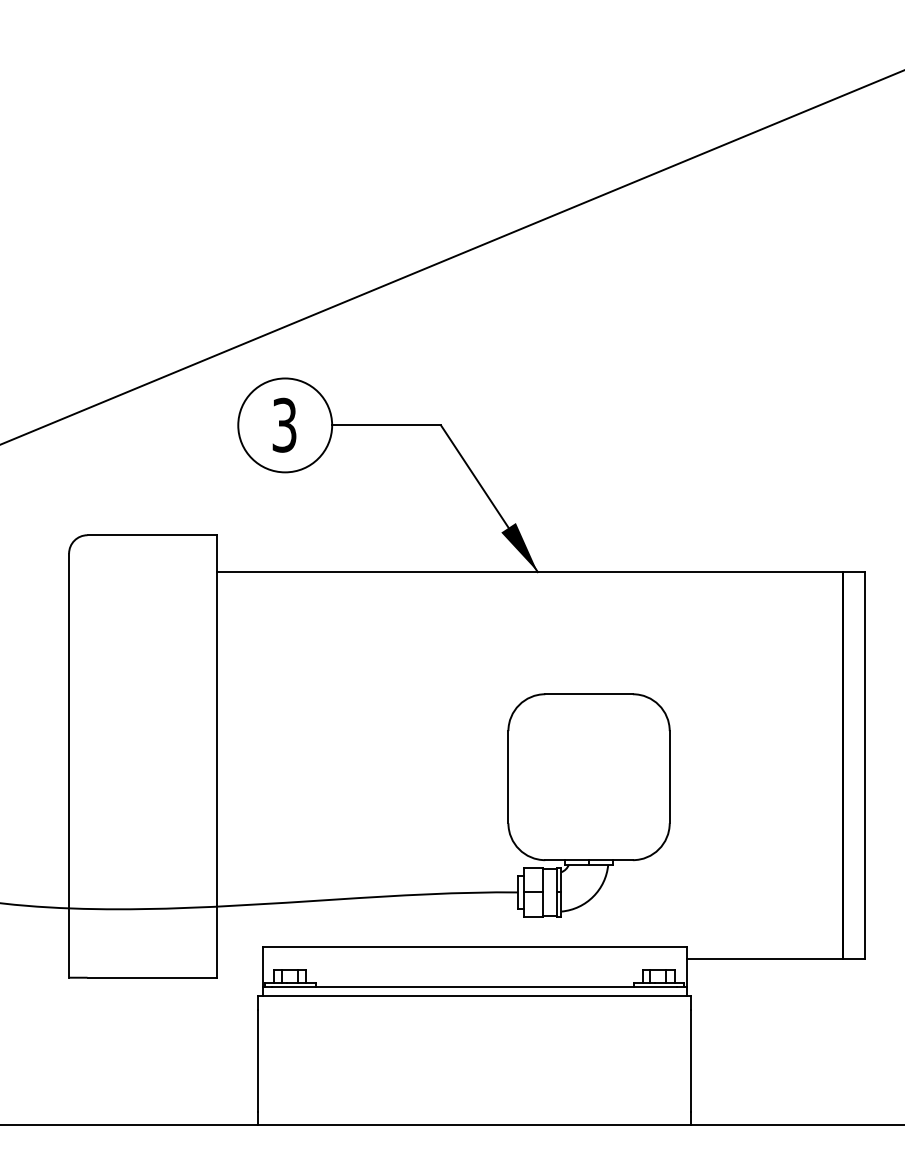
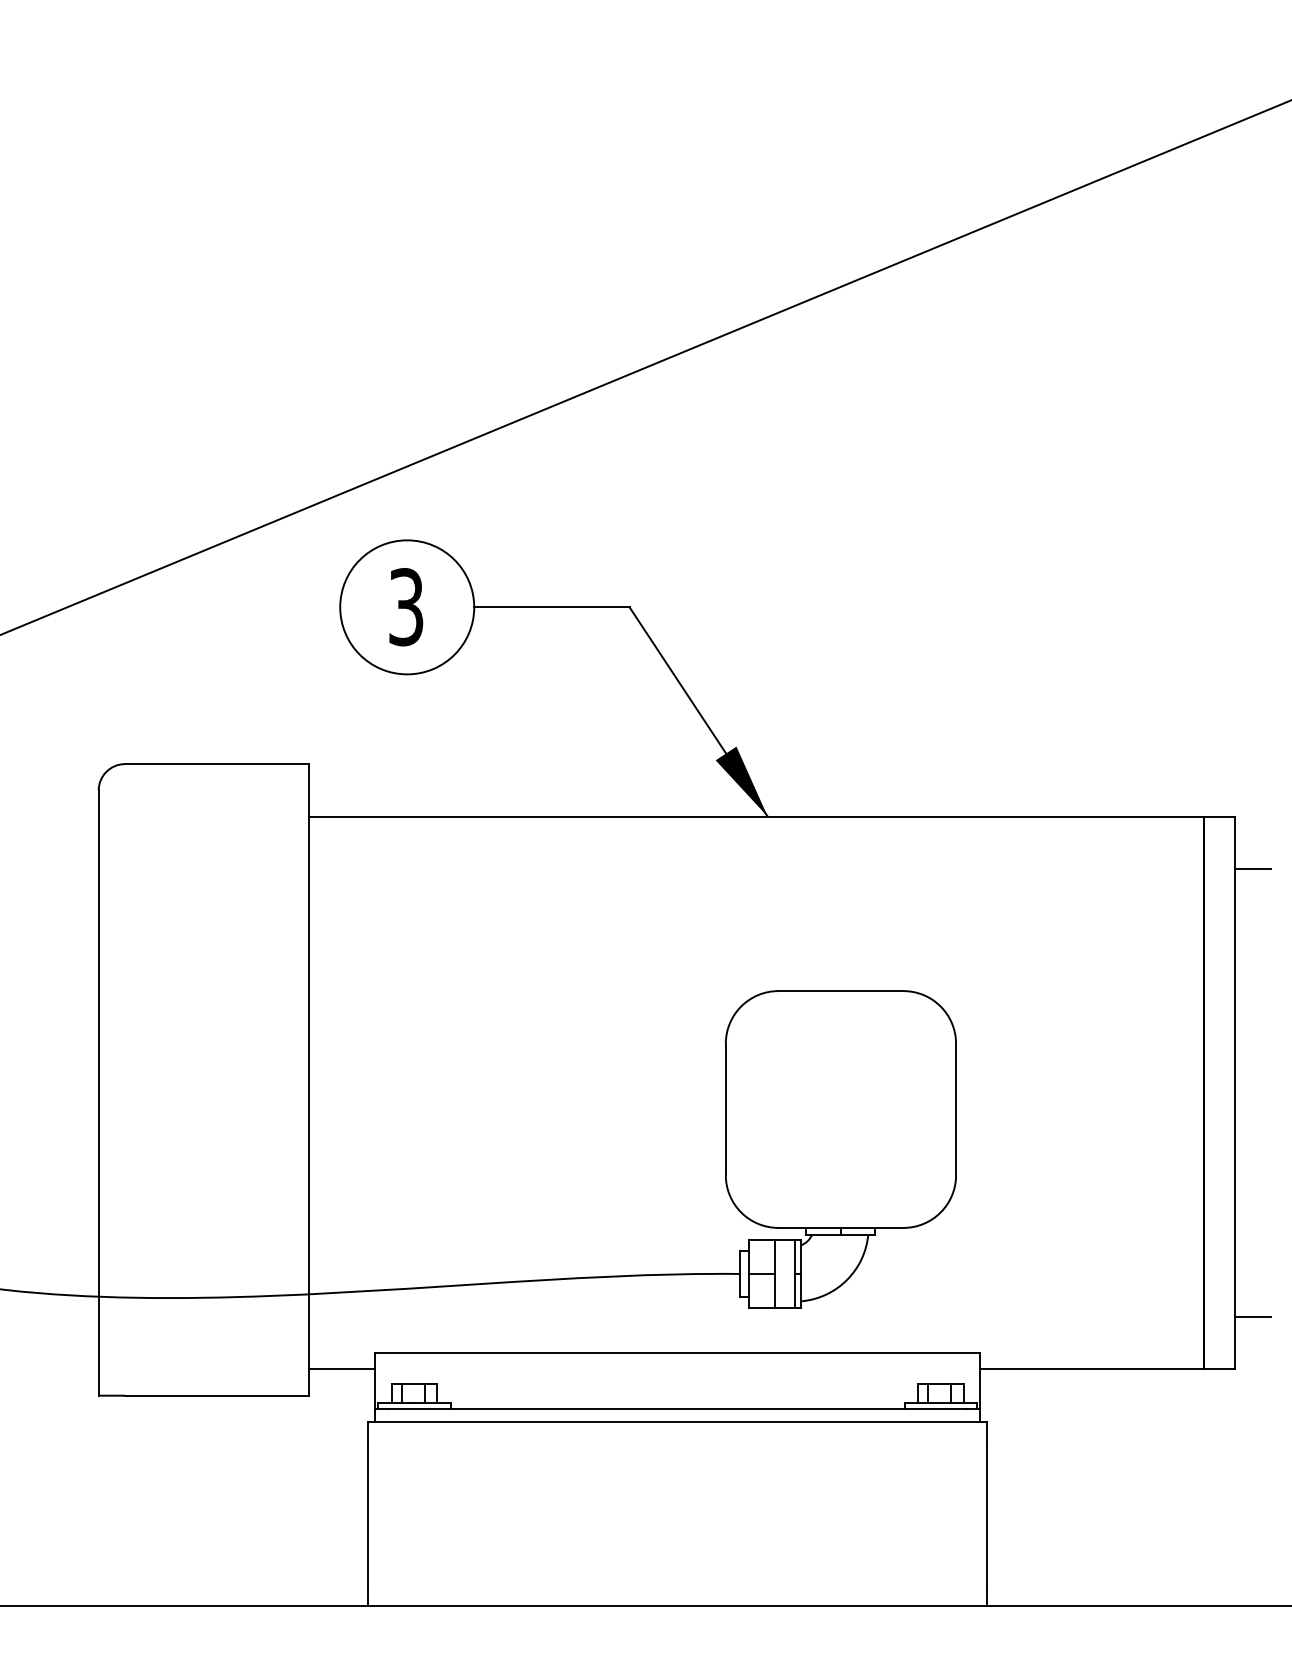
line: (877, 608) -> (1252, 868), added
line: (877, 922) -> (1252, 1316), added
line: (239, 959) -> (341, 1369), added

